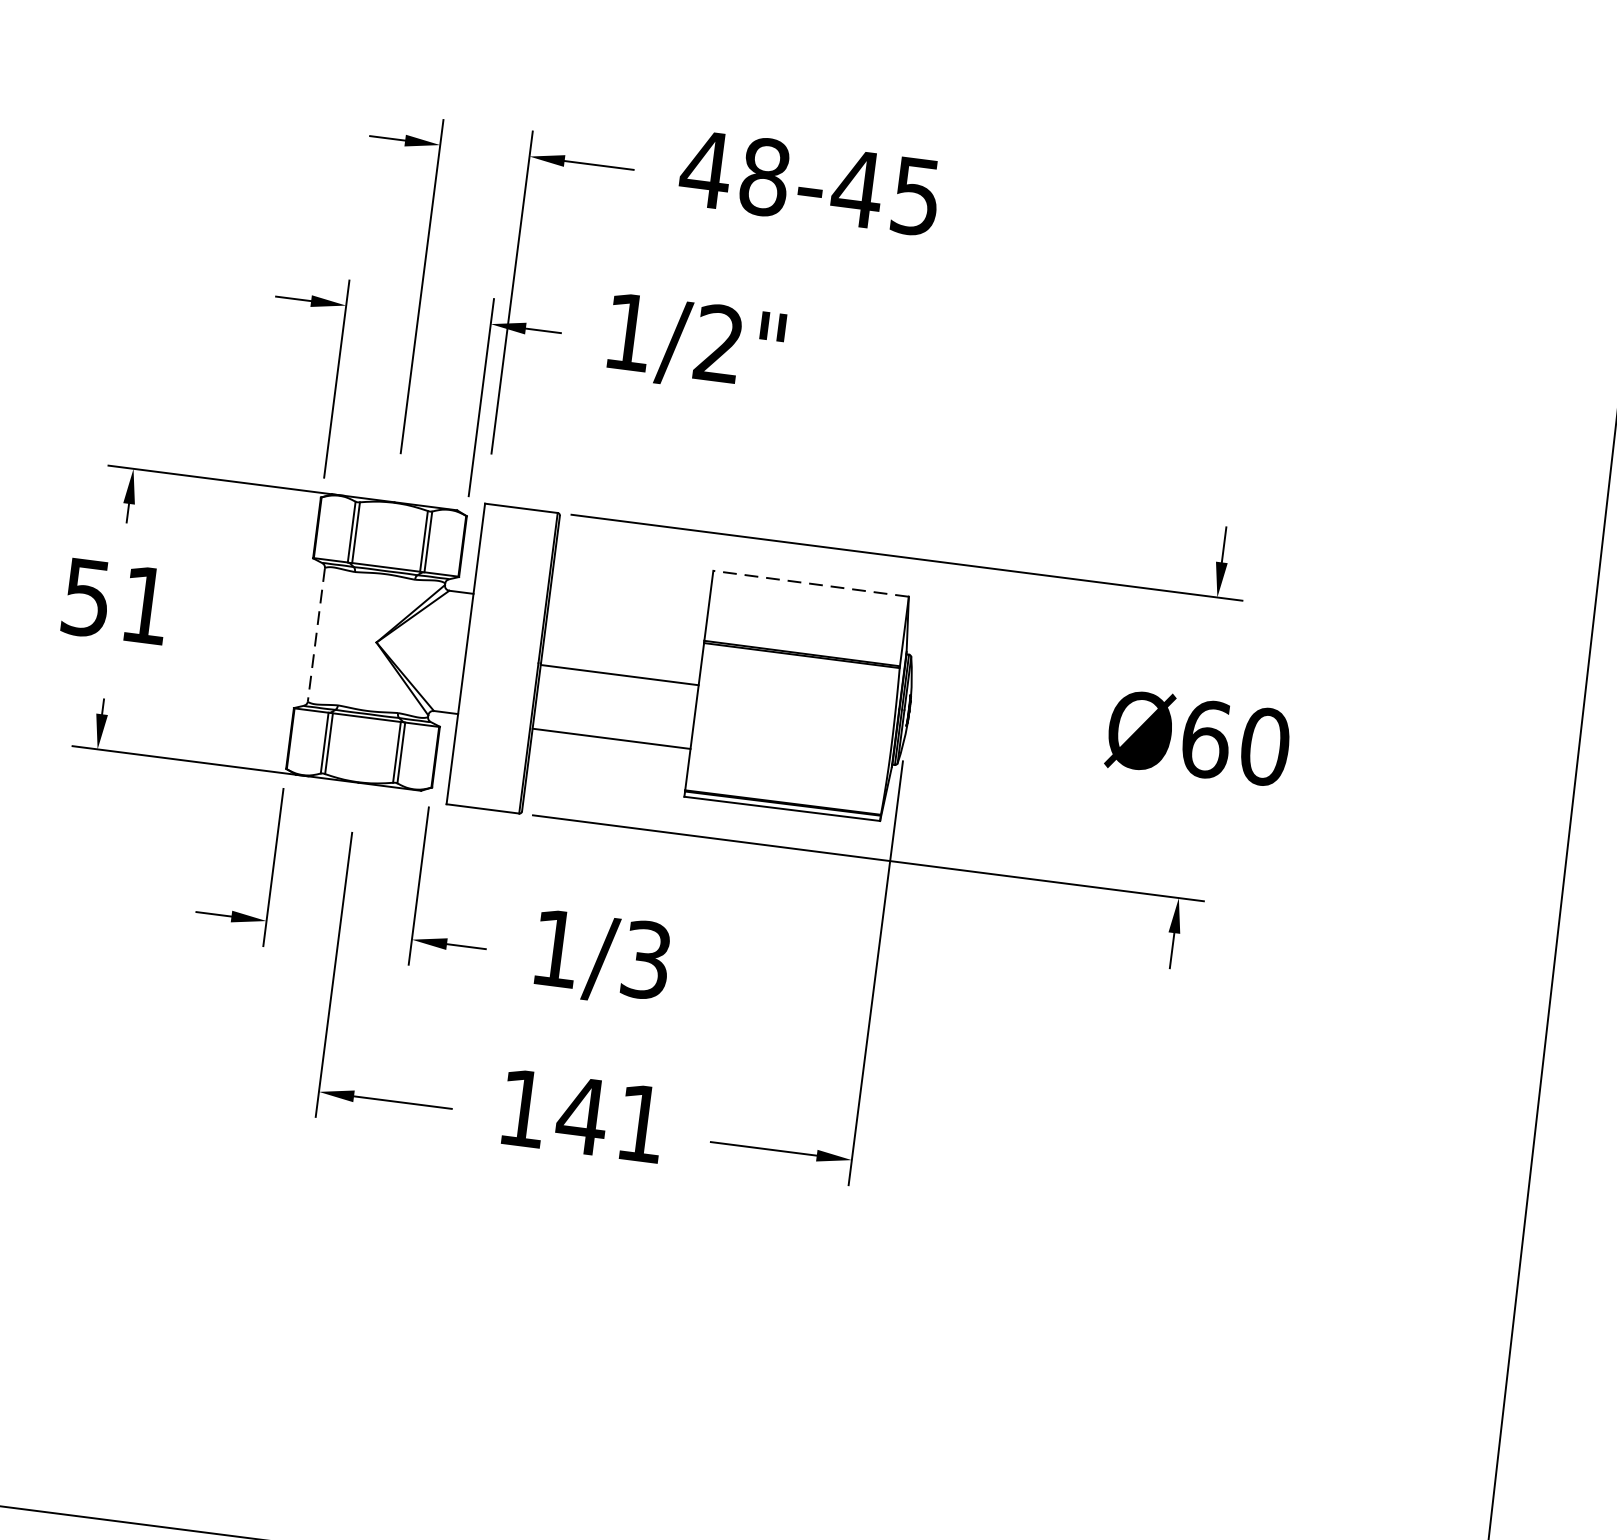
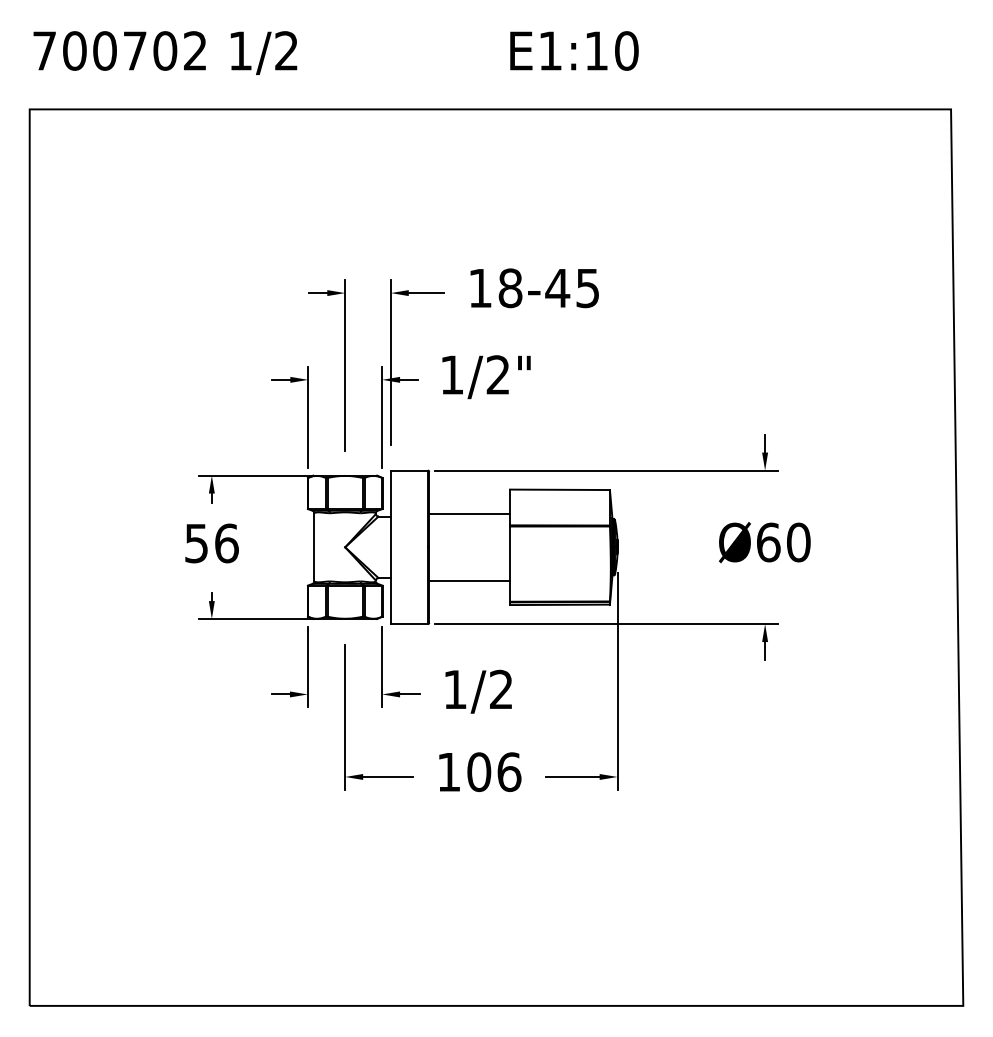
text: (704, 169) -> (479, 288), 48-45 -> 18-45
line: (810, 583) -> (559, 489), dashed -> solid
text: (145, 605) -> (226, 543), 51 -> 56
line: (316, 635) -> (314, 547), dashed -> solid
line: (619, 675) -> (469, 514), moved
text: (646, 959) -> (501, 689), 1/3 -> 1/2
text: (610, 1120) -> (493, 772), 141 -> 106

